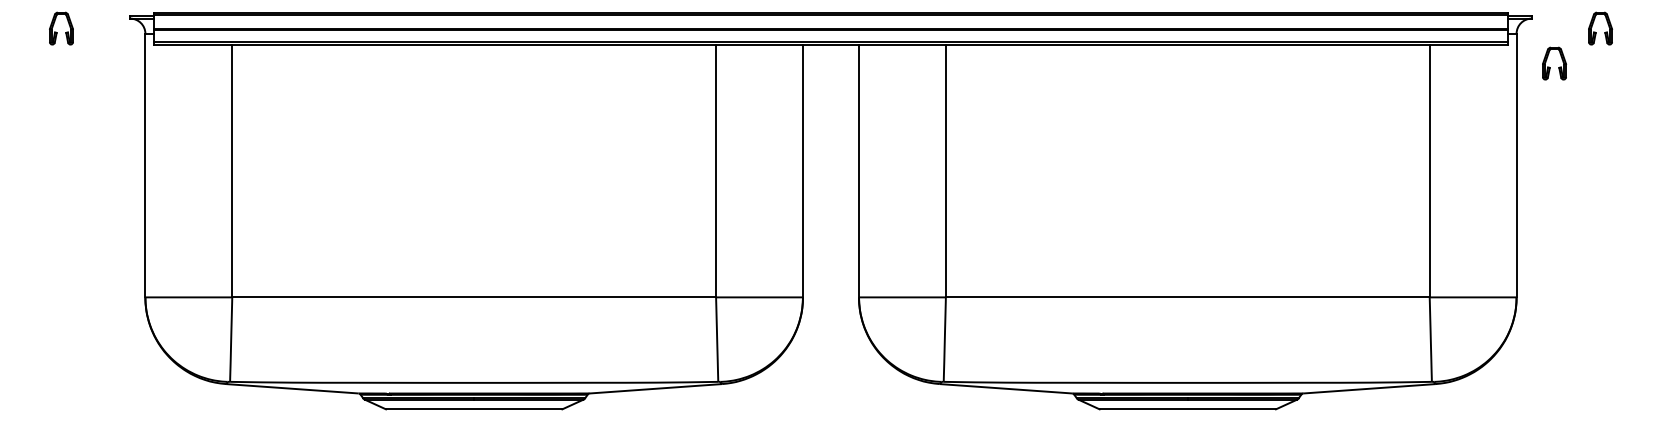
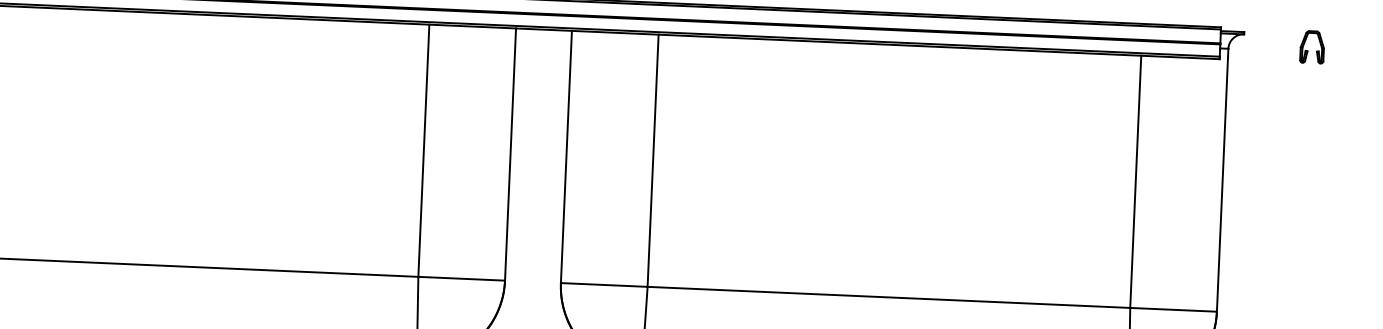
part: (1554, 63) -> (1264, 80), removed

